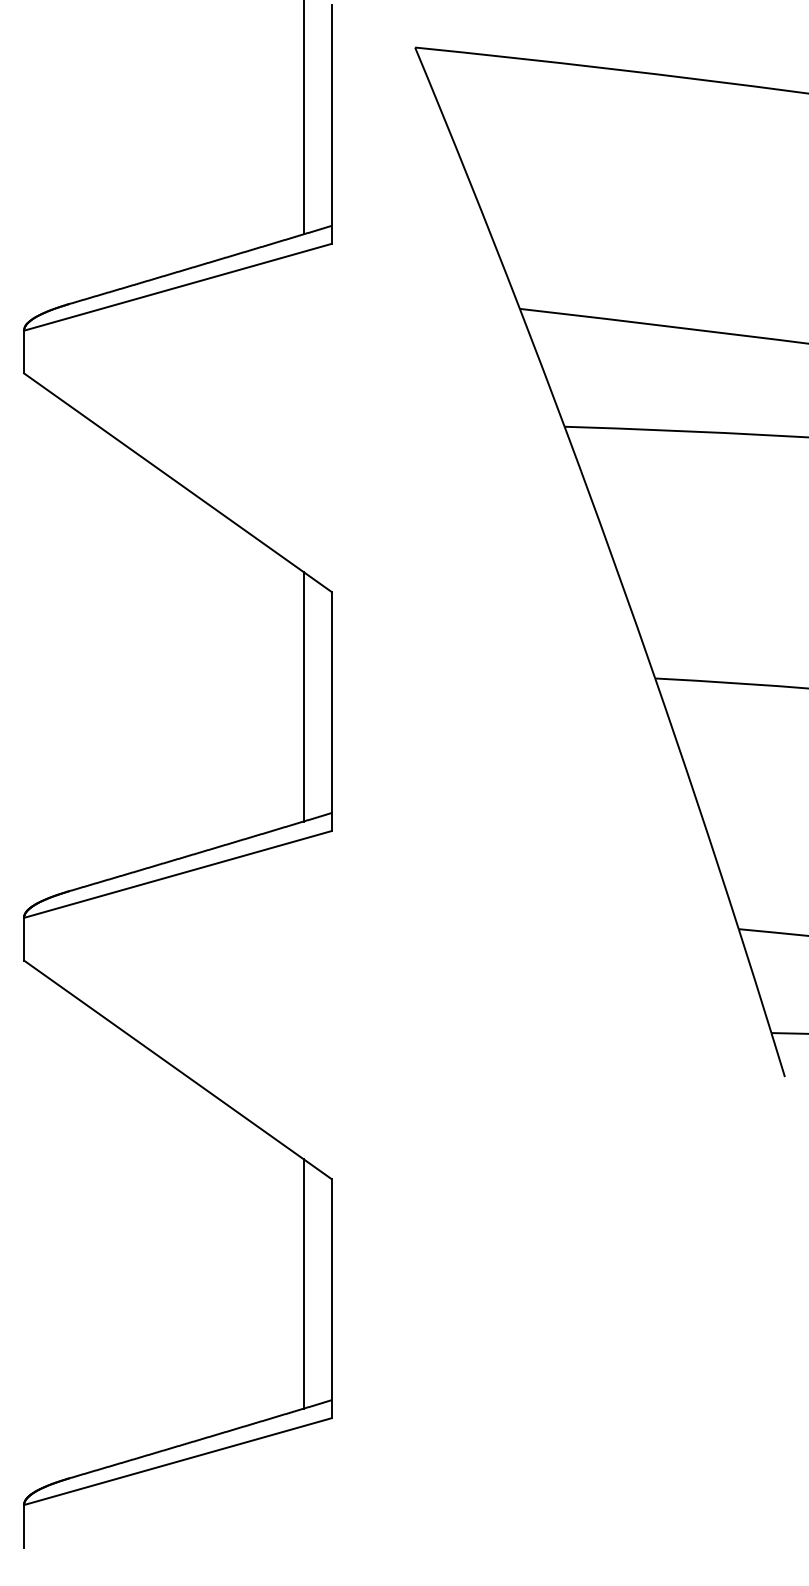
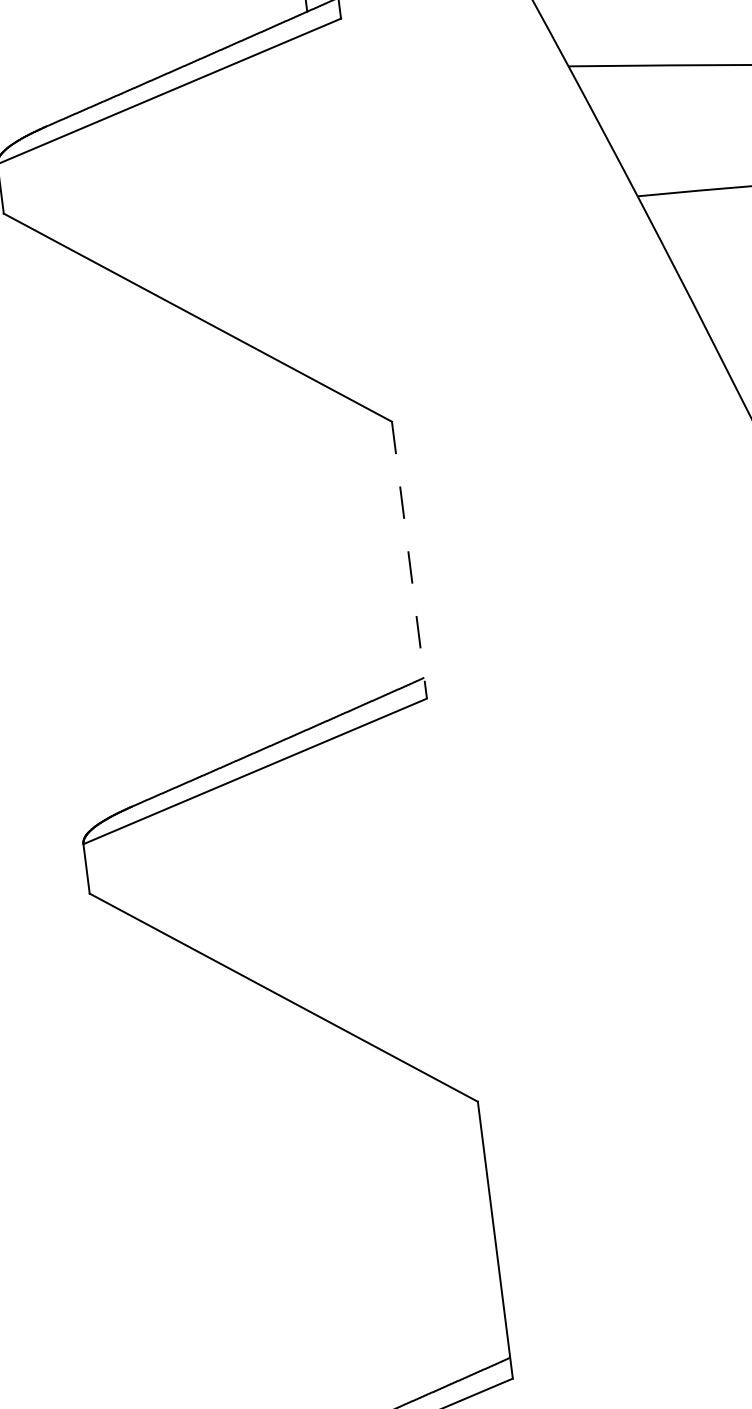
line: (303, 696) -> (374, 546), removed
line: (331, 711) -> (409, 560), solid -> dashed
line: (303, 1283) -> (460, 1226), removed

